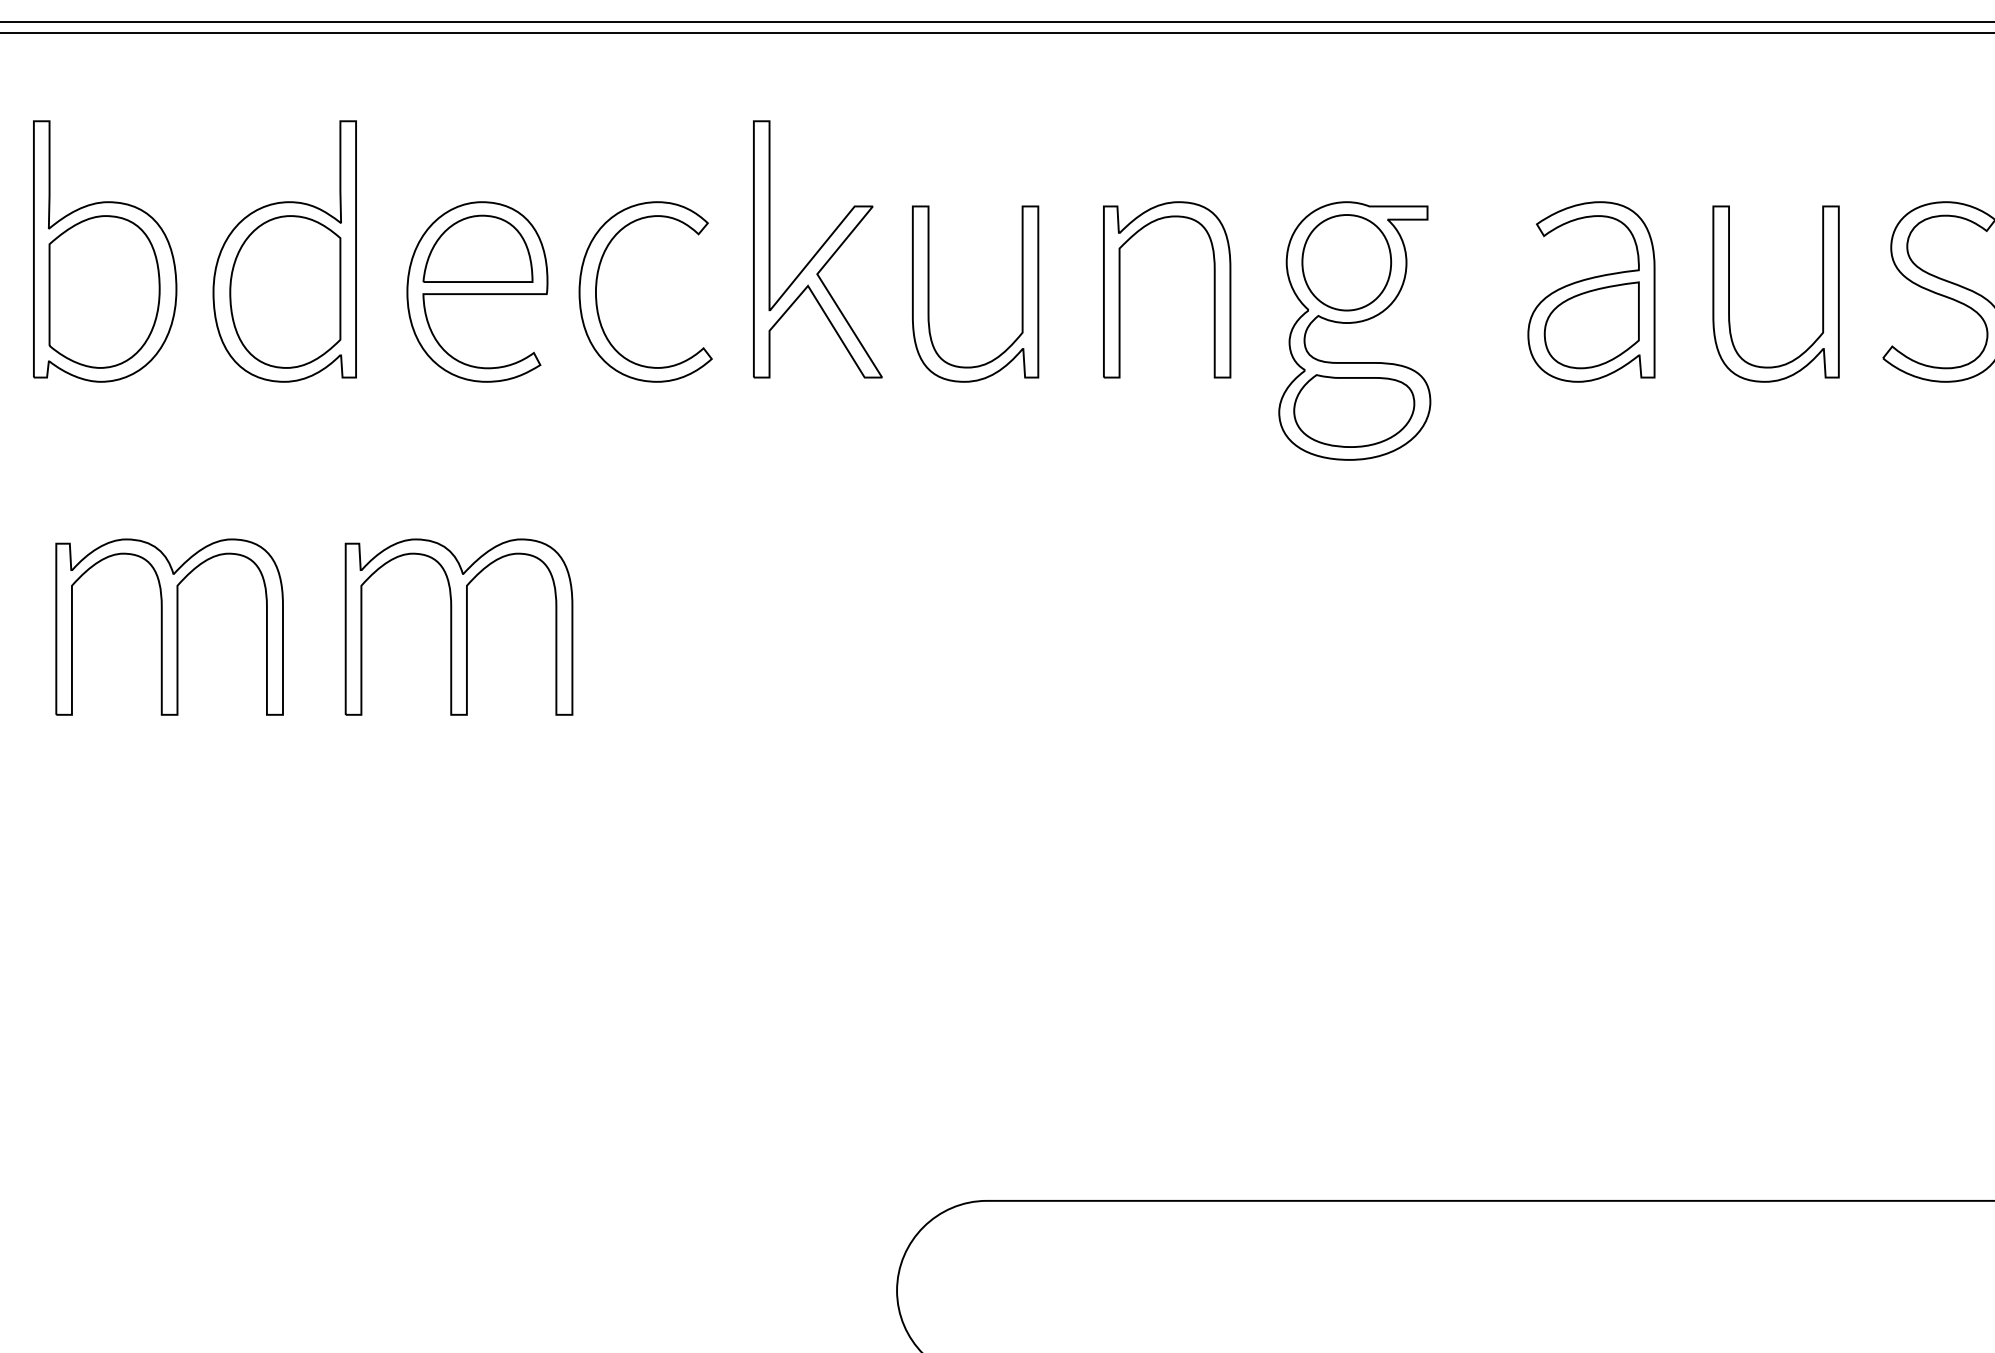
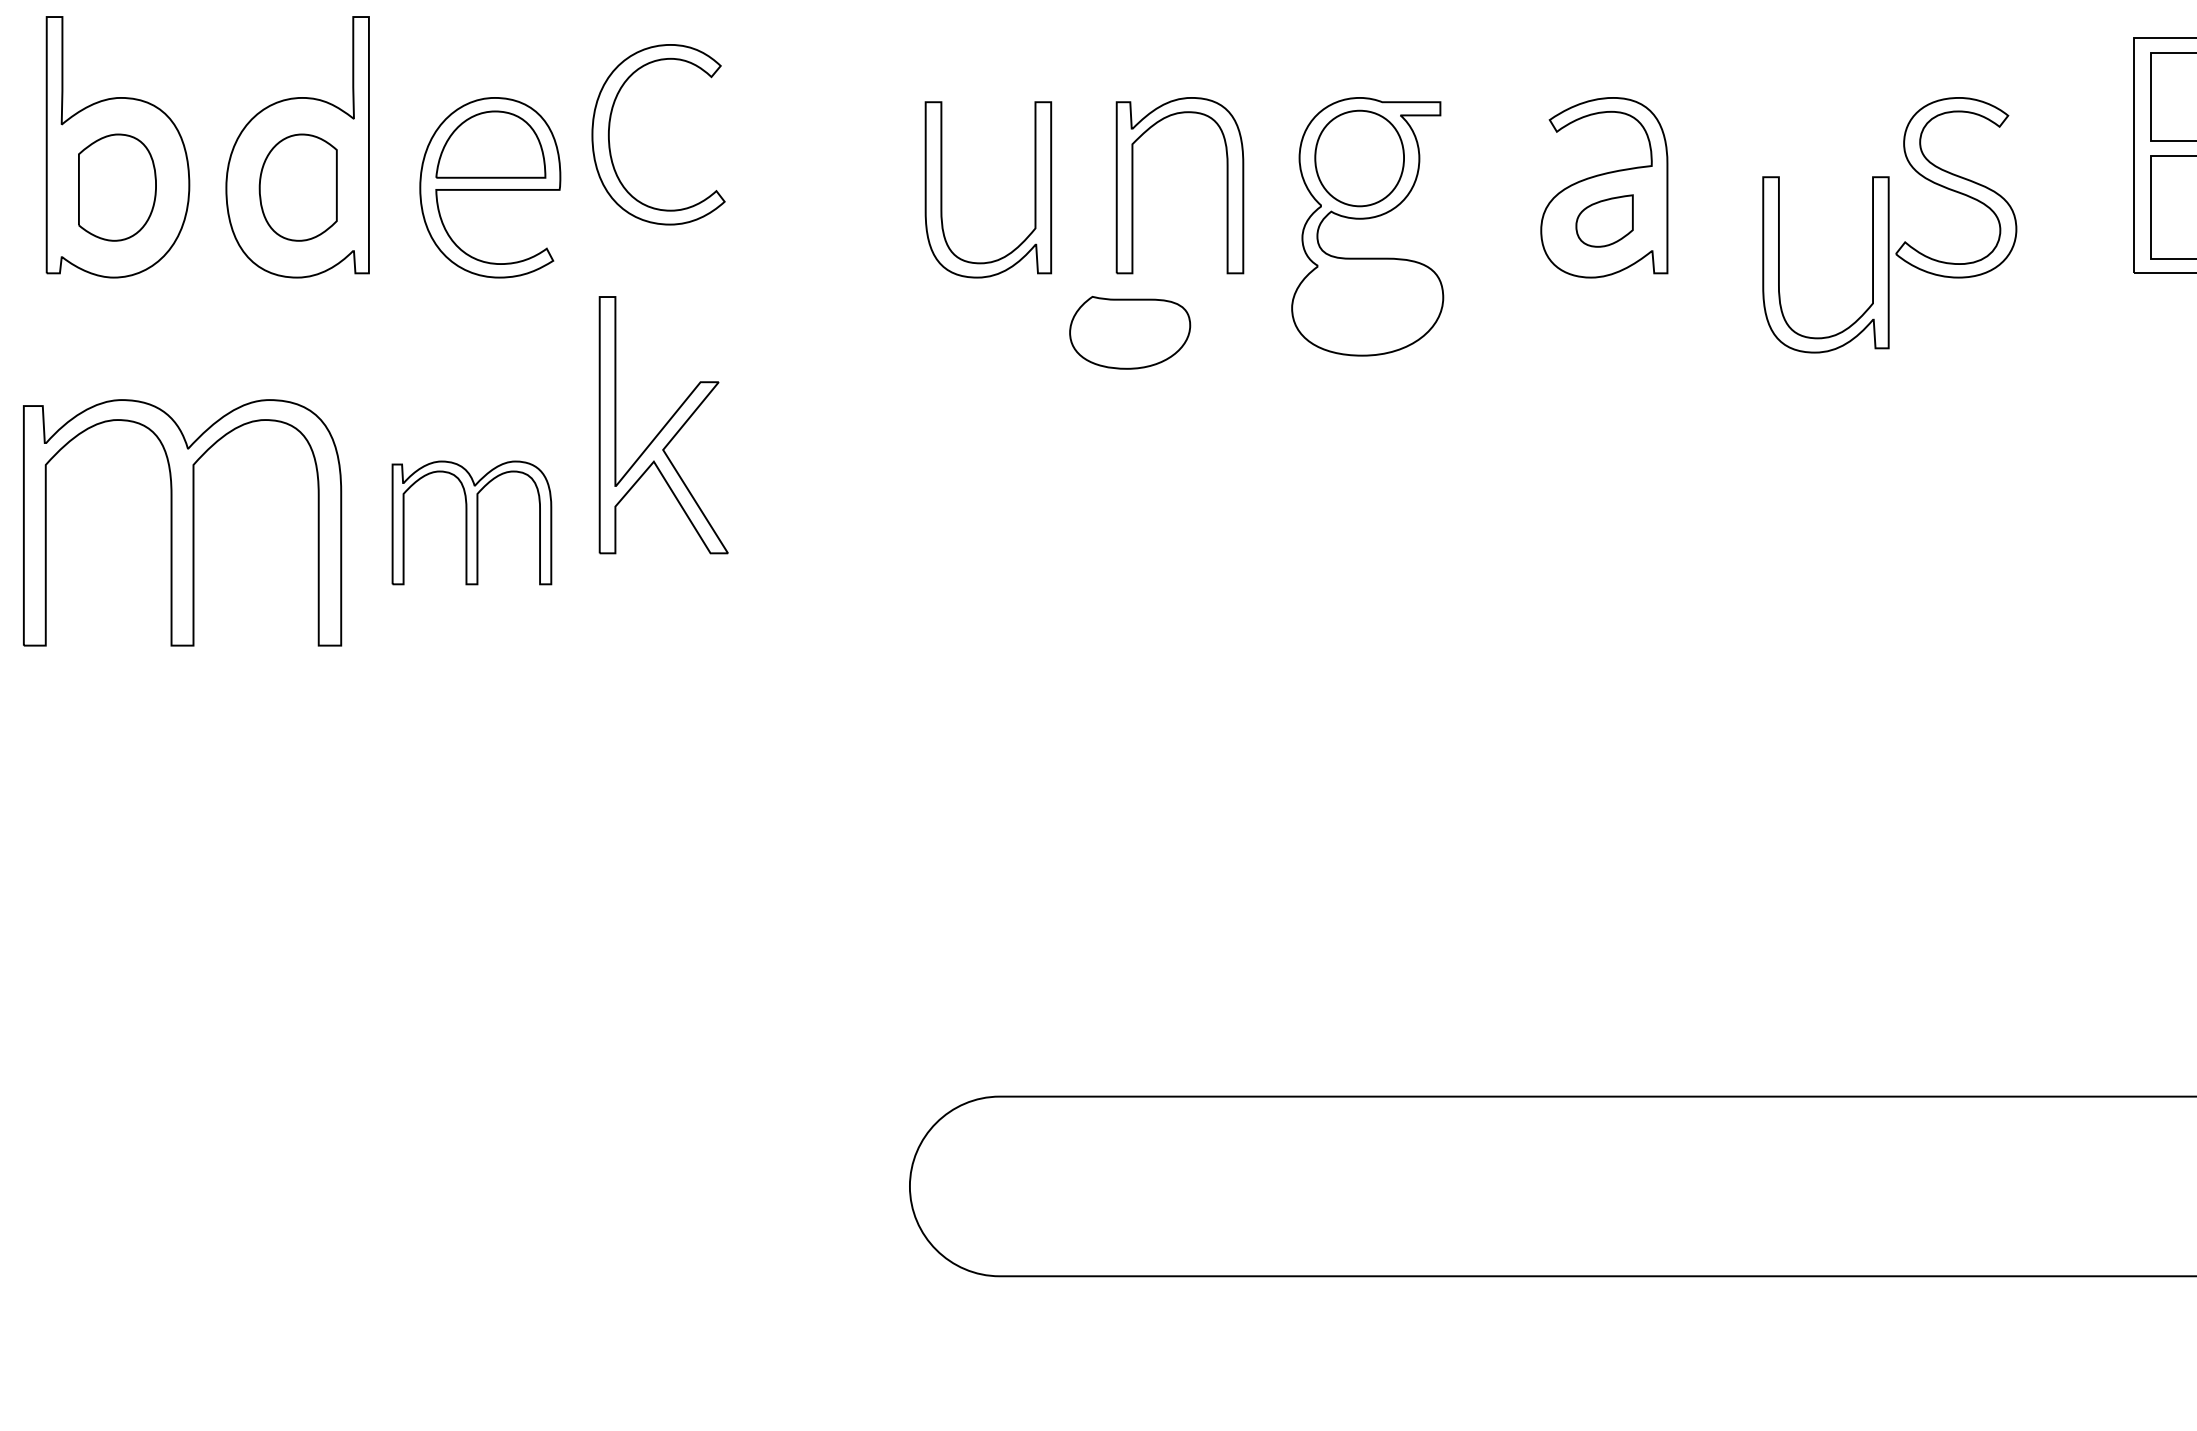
part: (817, 249) -> (663, 425), moved
part: (597, 283) -> (610, 126), moved
part: (104, 291) -> (117, 187), size x0.7
part: (285, 291) -> (298, 187), size x0.7
part: (1729, 293) -> (1779, 264), moved
part: (1591, 324) -> (1604, 220), size x0.6
part: (1354, 410) -> (1130, 332), moved
part: (169, 626) -> (182, 522), size x1.4
part: (458, 626) -> (471, 522), size x0.7

